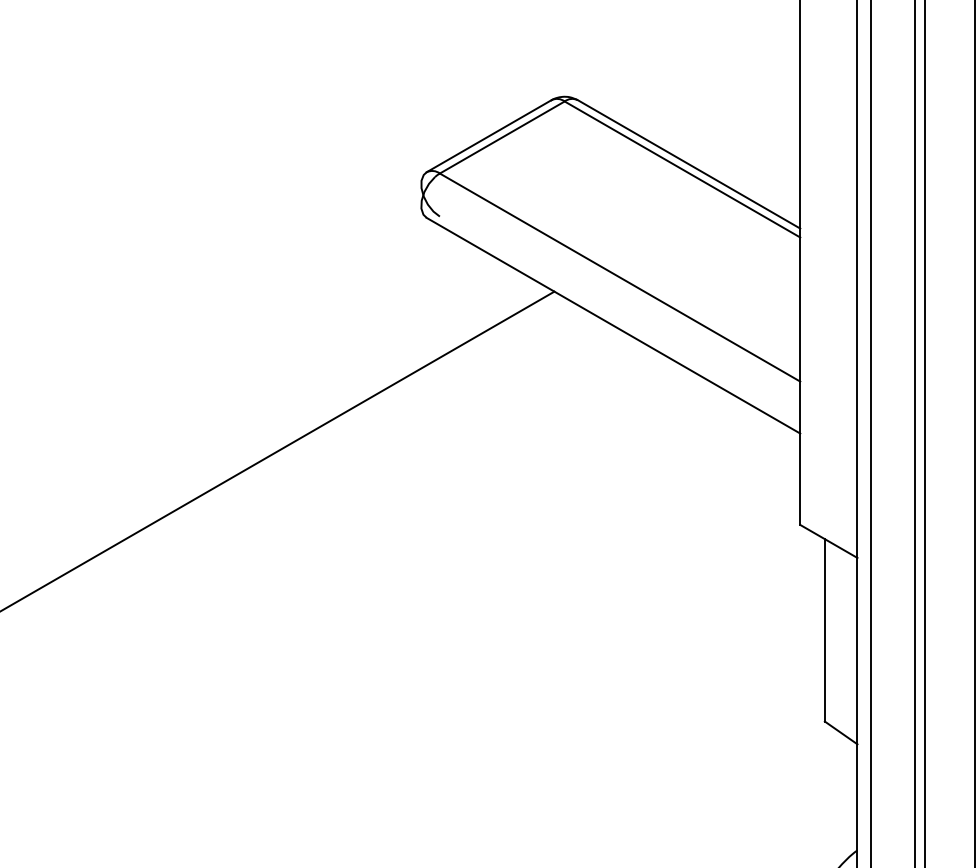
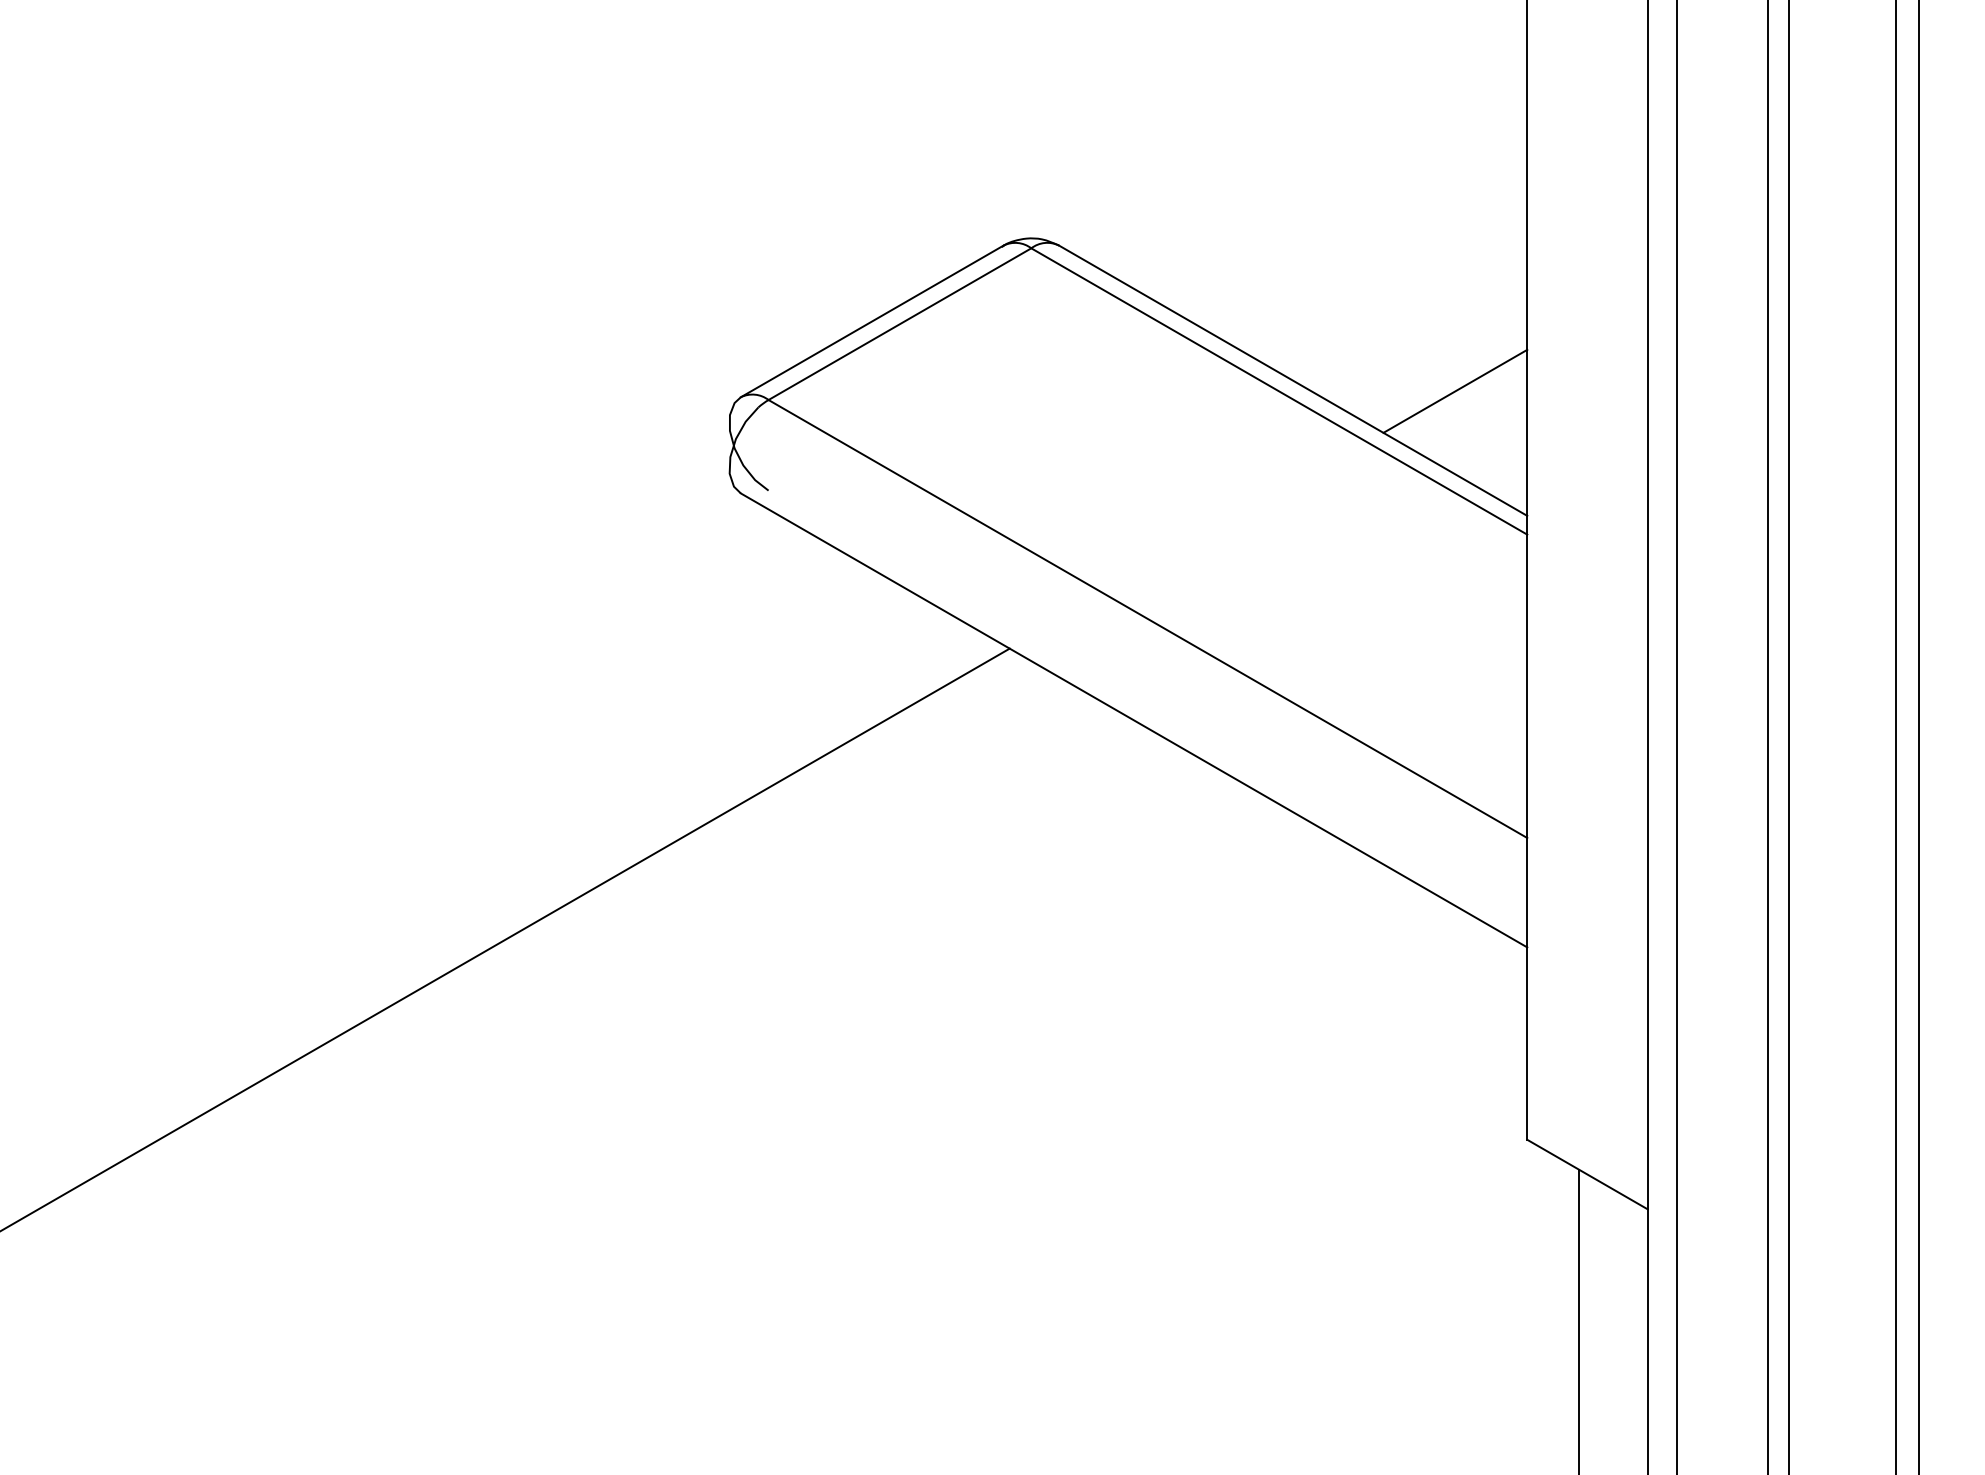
line: (765, 169) -> (1454, 391), added

